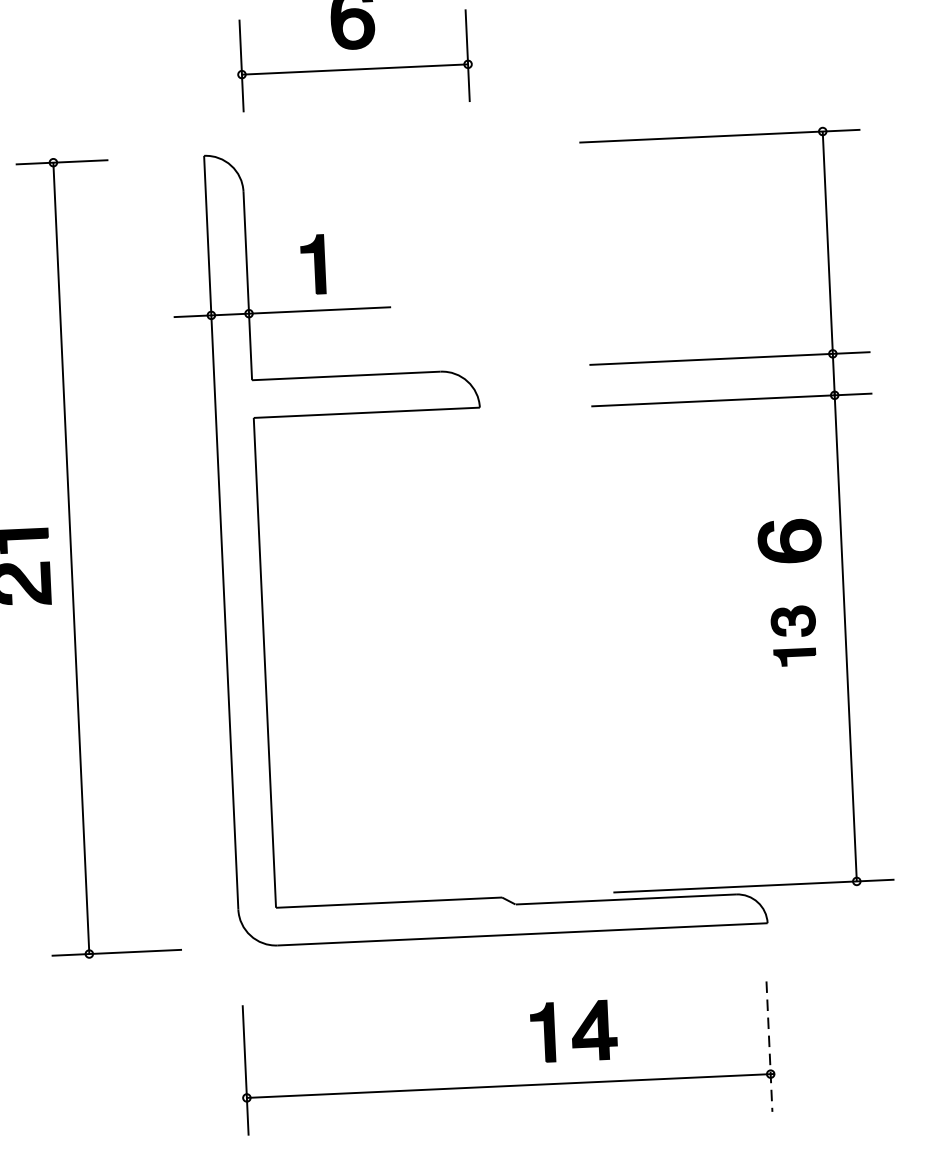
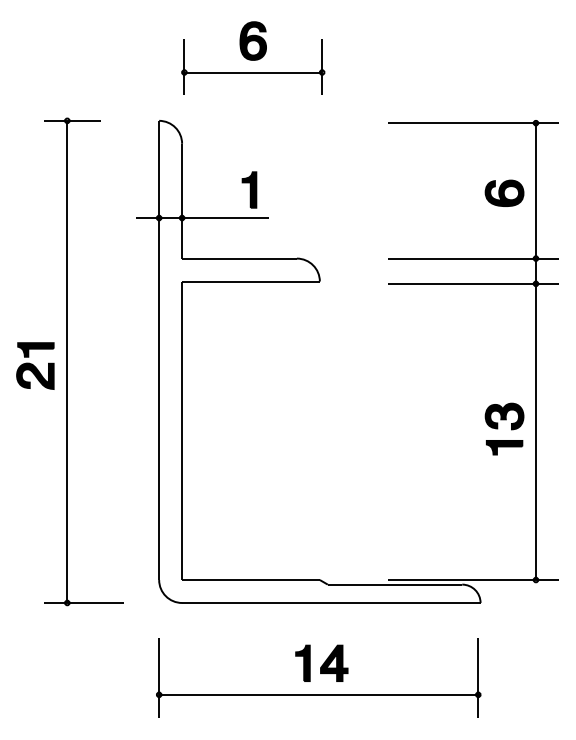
part: (313, 263) -> (249, 189), moved
part: (789, 539) -> (504, 192), moved
part: (793, 635) -> (504, 428), size x1.43
part: (573, 1029) -> (321, 662), moved
line: (769, 1047) -> (478, 678), dashed -> solid

